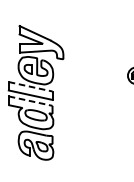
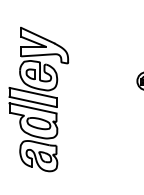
line: (31, 87) -> (33, 93), dashed -> solid
line: (31, 101) -> (33, 108), dashed -> solid

